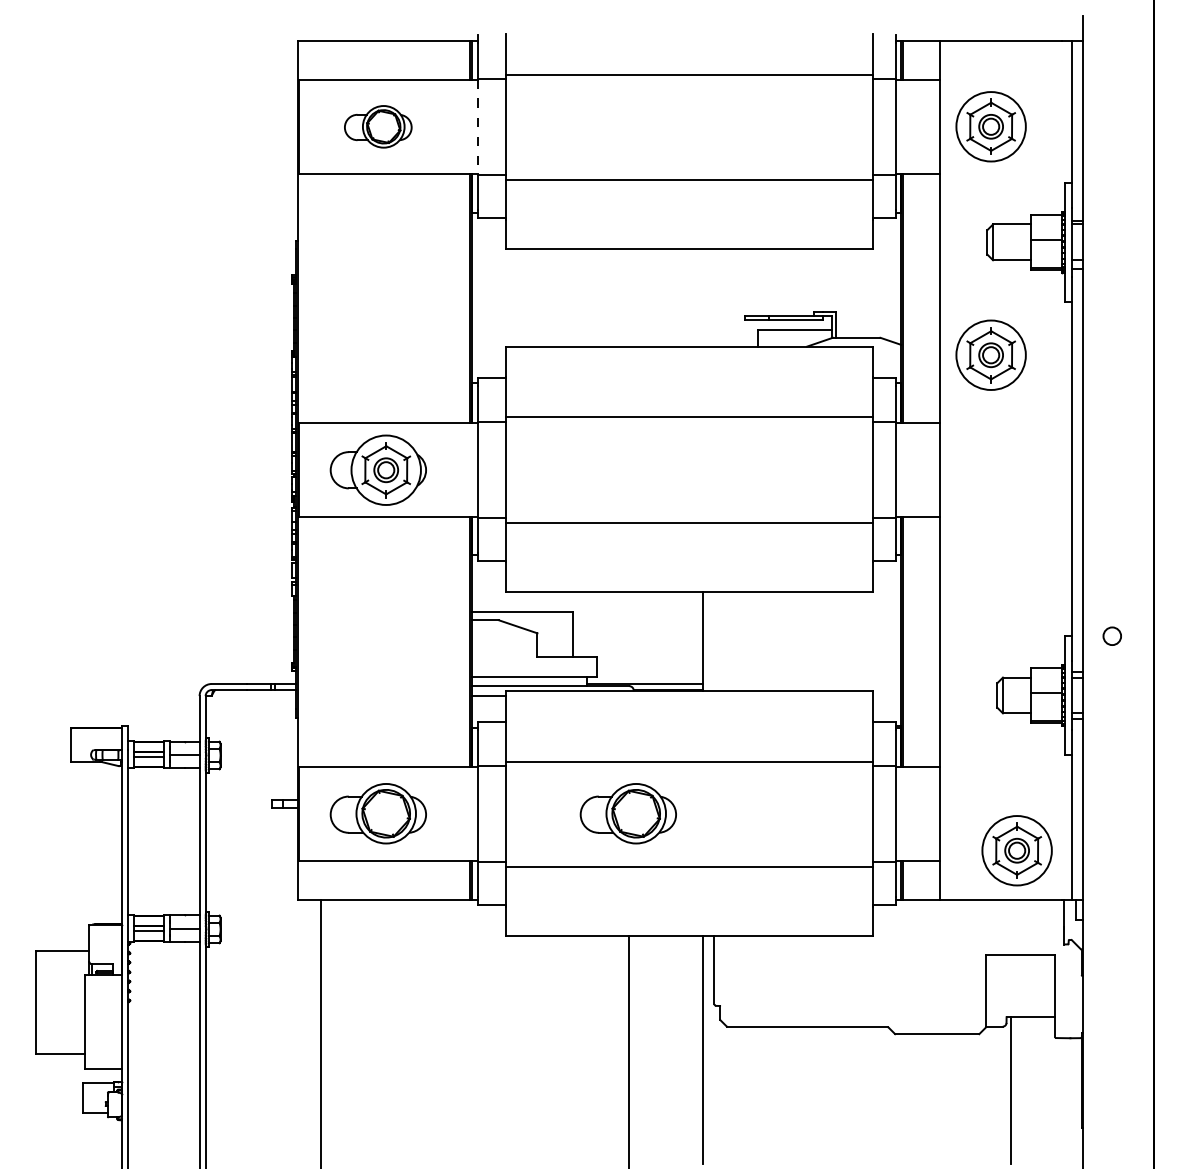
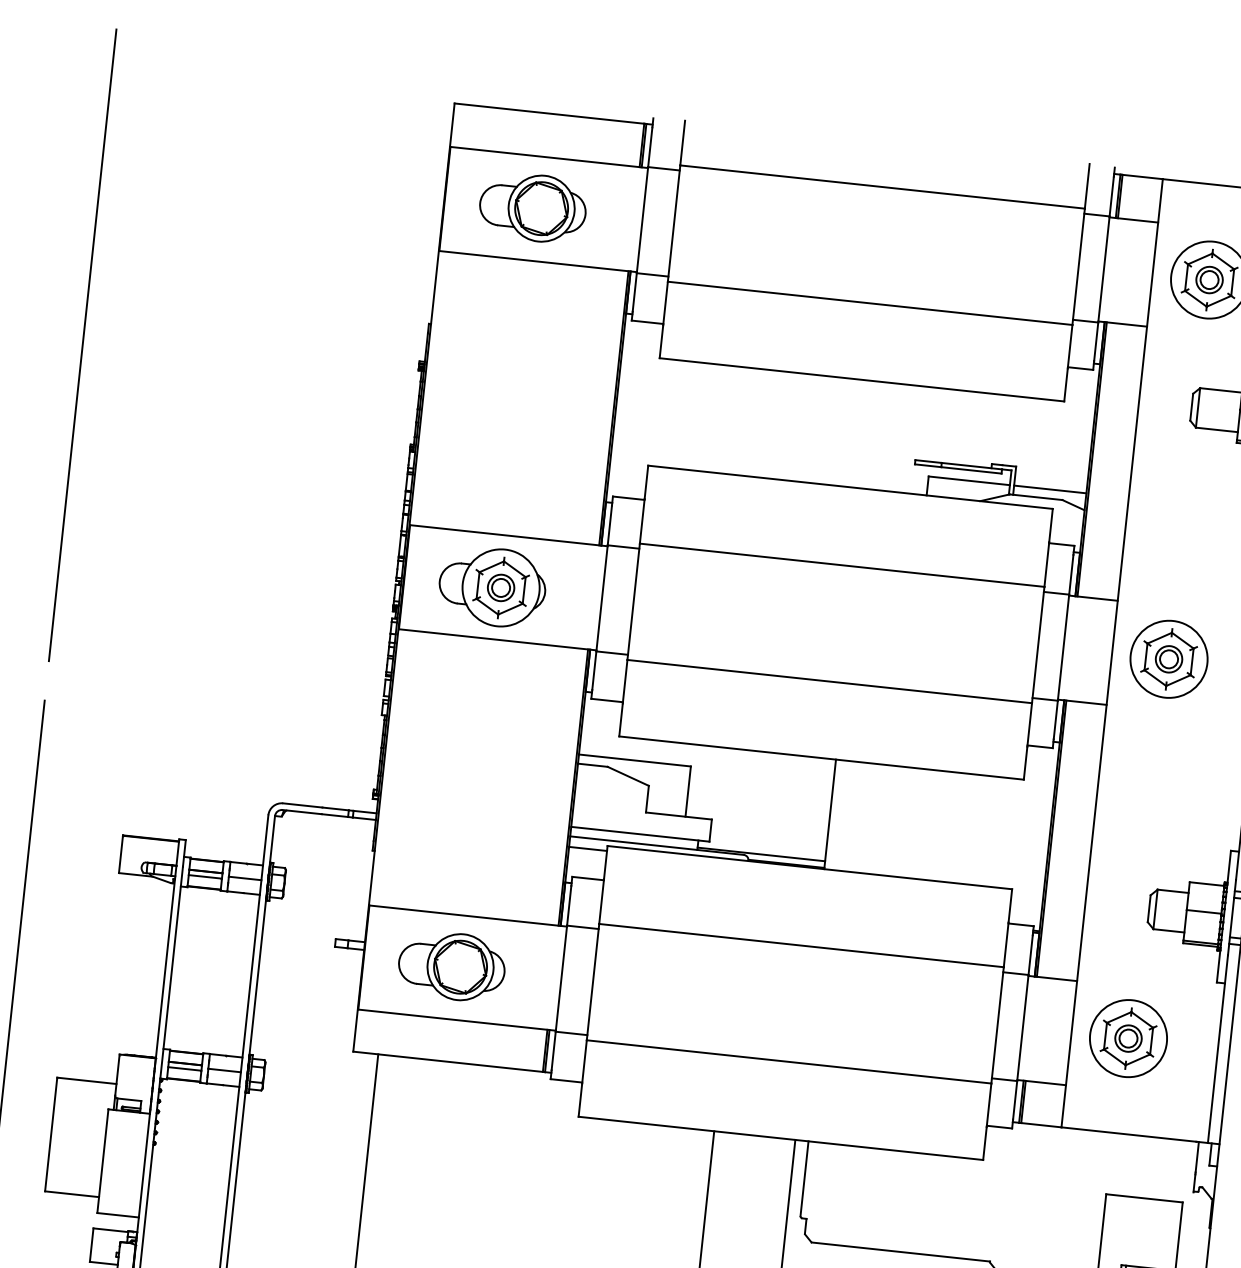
part: (377, 126) -> (532, 207), size x1.43
line: (477, 127) -> (642, 220), dashed -> solid
line: (868, 329) -> (1050, 489), added
part: (990, 354) -> (1168, 658), moved
part: (627, 813) -> (727, 995), removed
part: (1016, 850) -> (1127, 1038), moved

